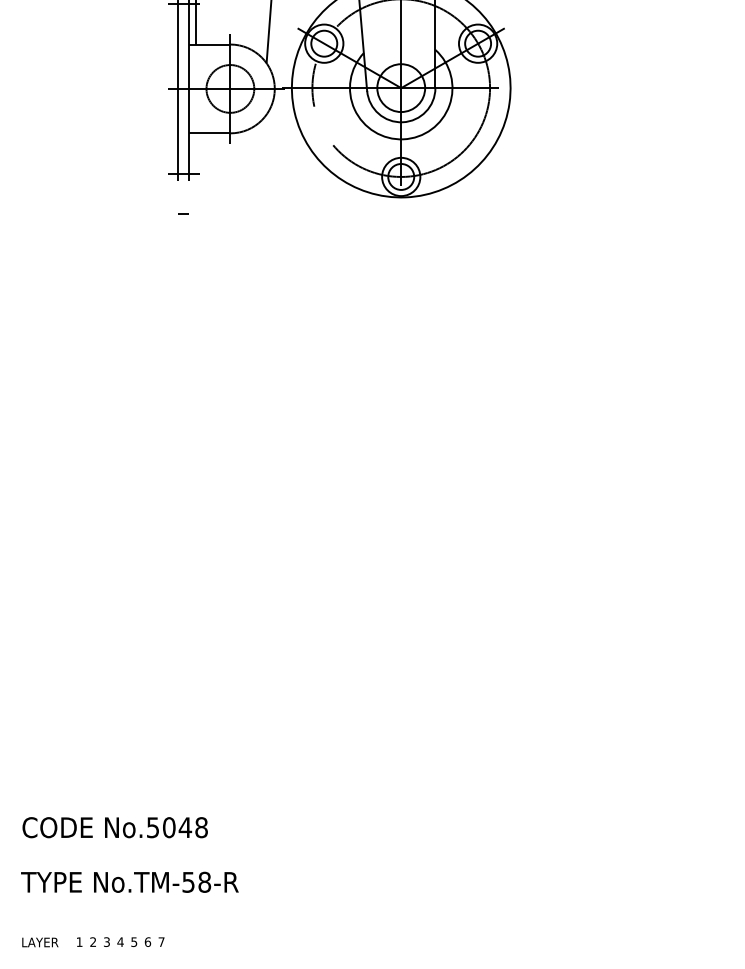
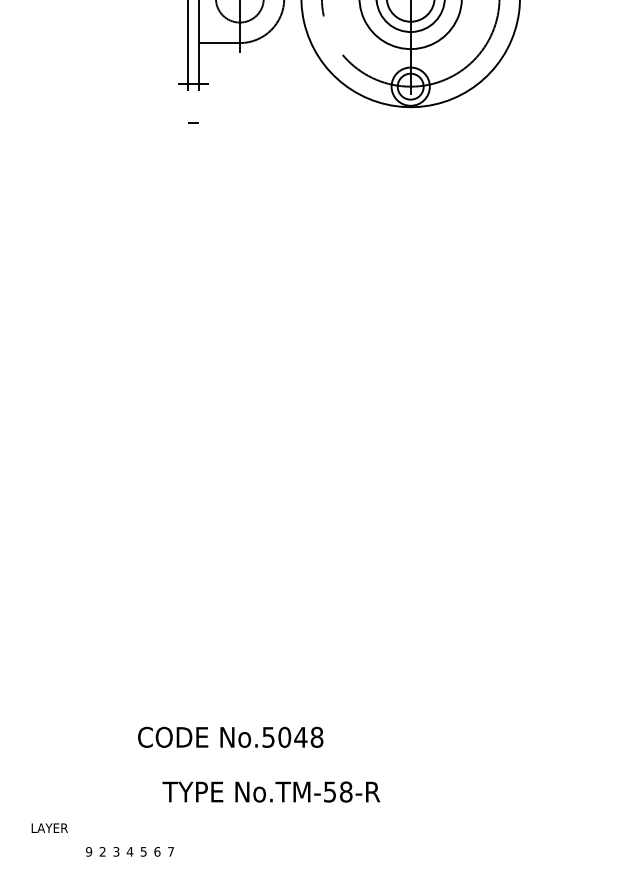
text: (114, 827) -> (229, 737), moved
text: (129, 881) -> (270, 791), moved
text: (79, 941) -> (88, 851), 1 -> 9
text: (40, 942) -> (49, 828), moved

